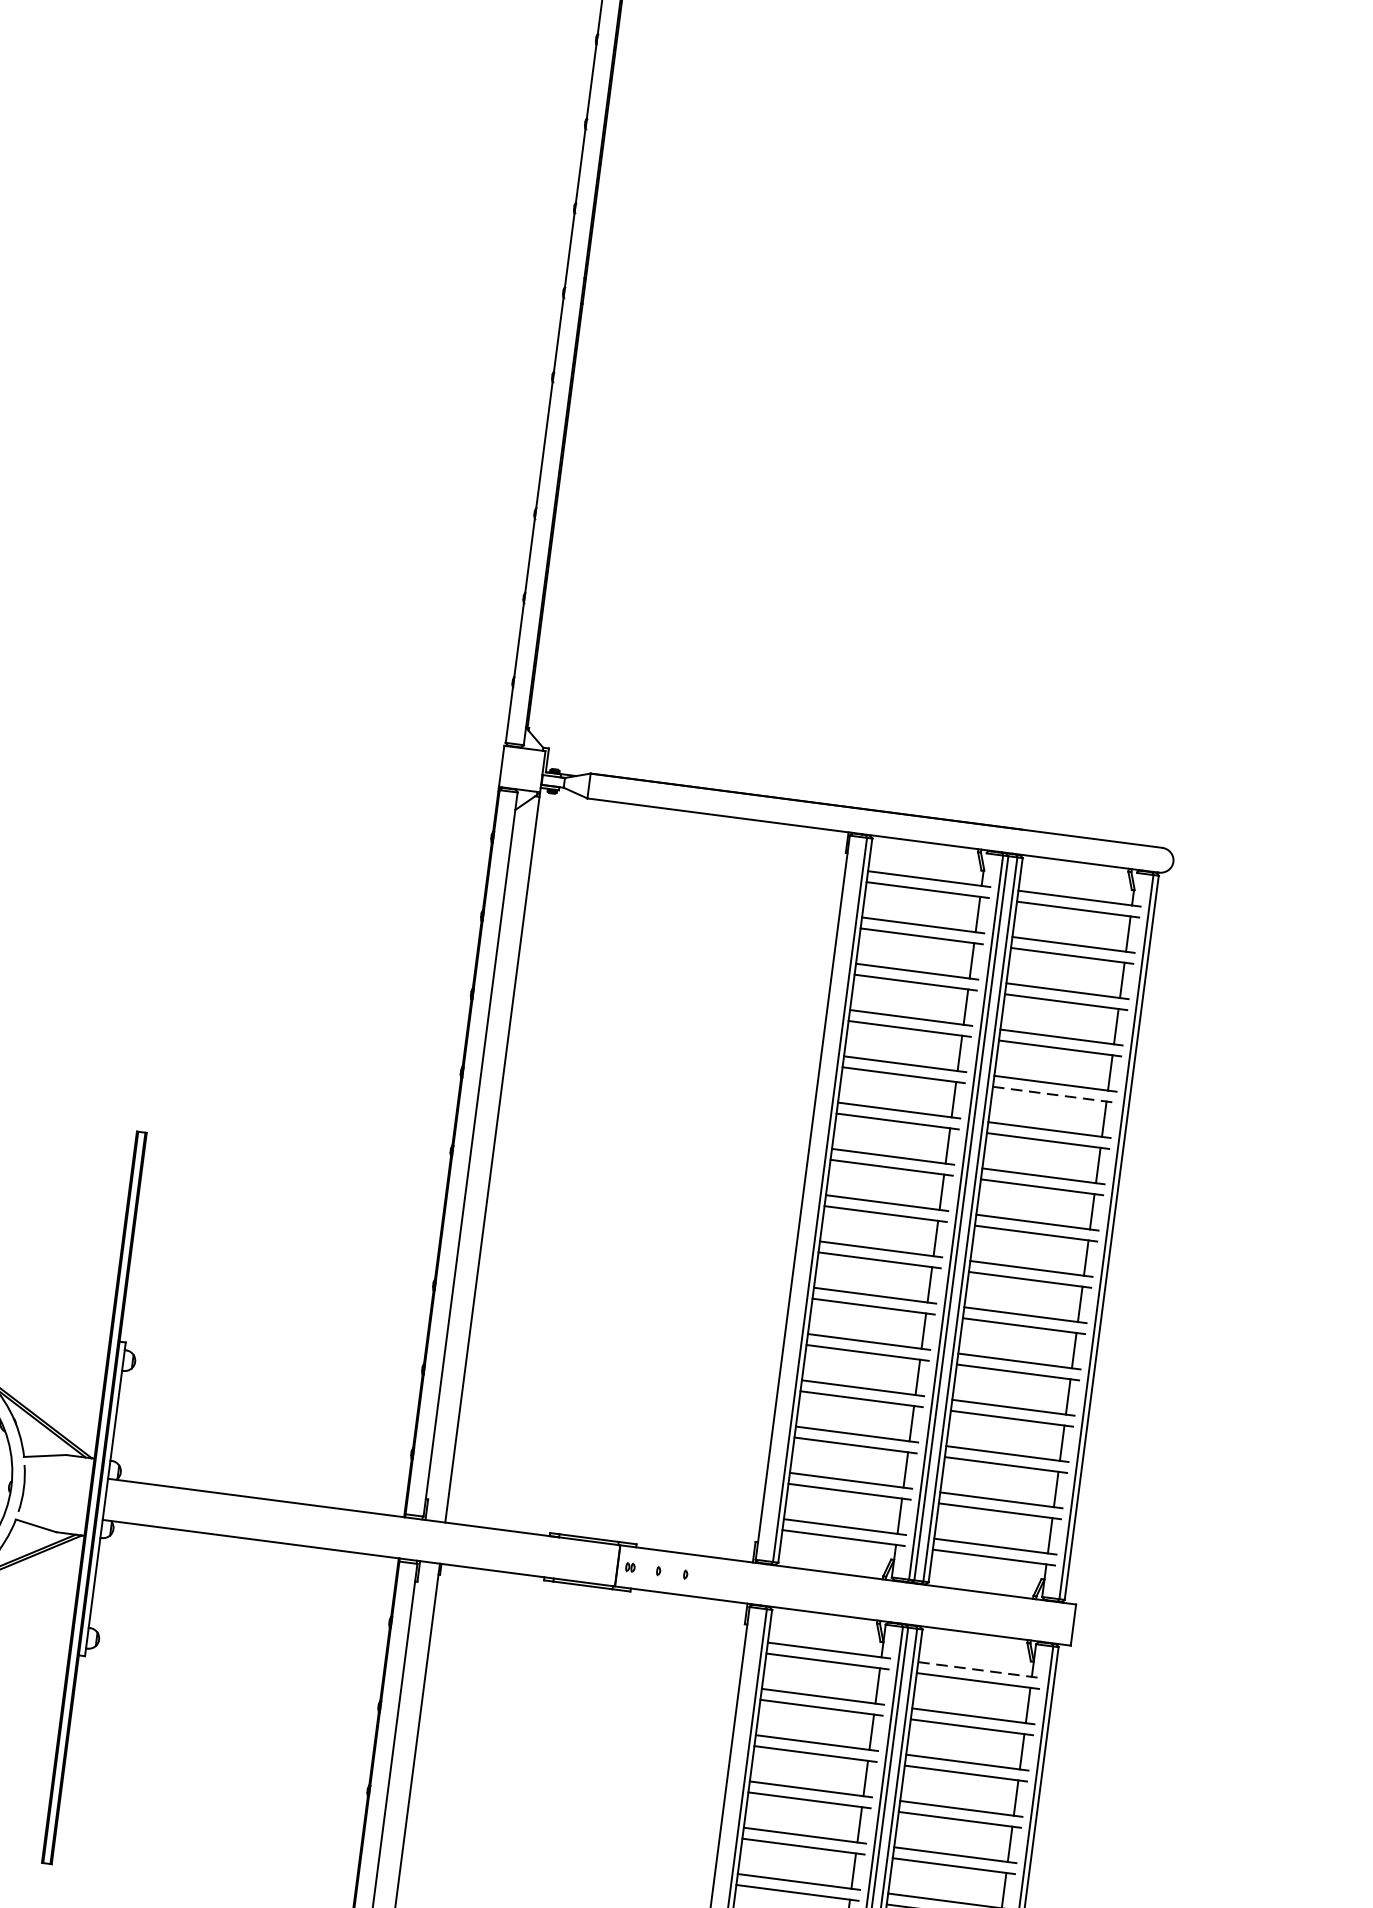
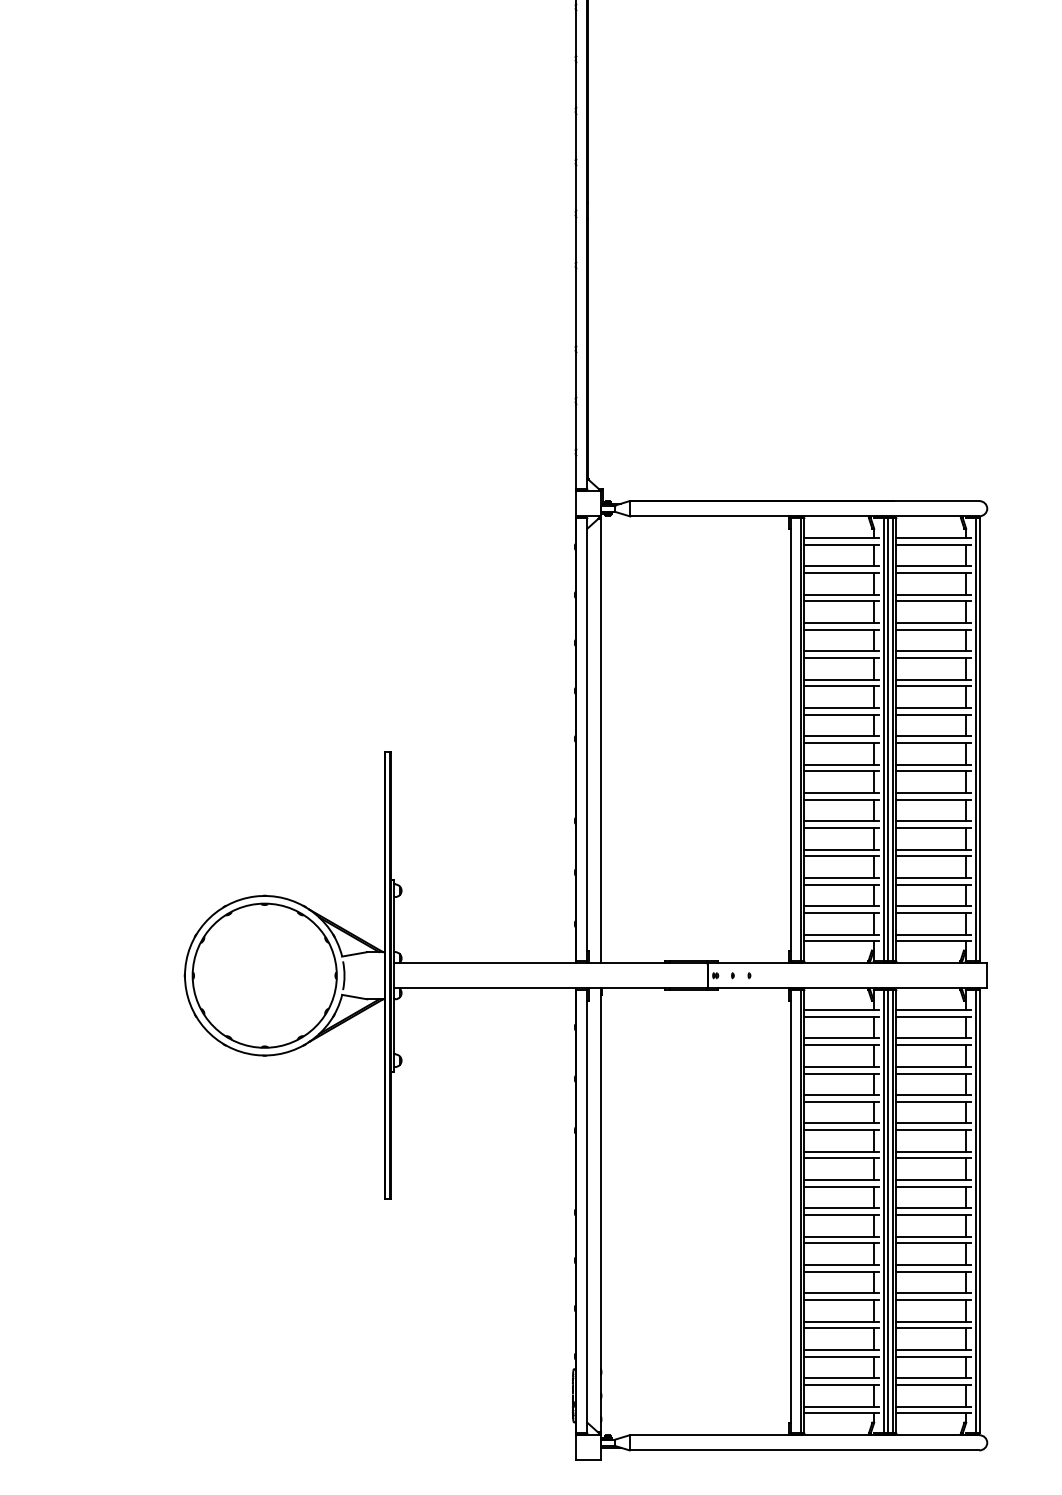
line: (1055, 1095) -> (934, 658), dashed -> solid
line: (980, 1670) -> (934, 1010), dashed -> solid

